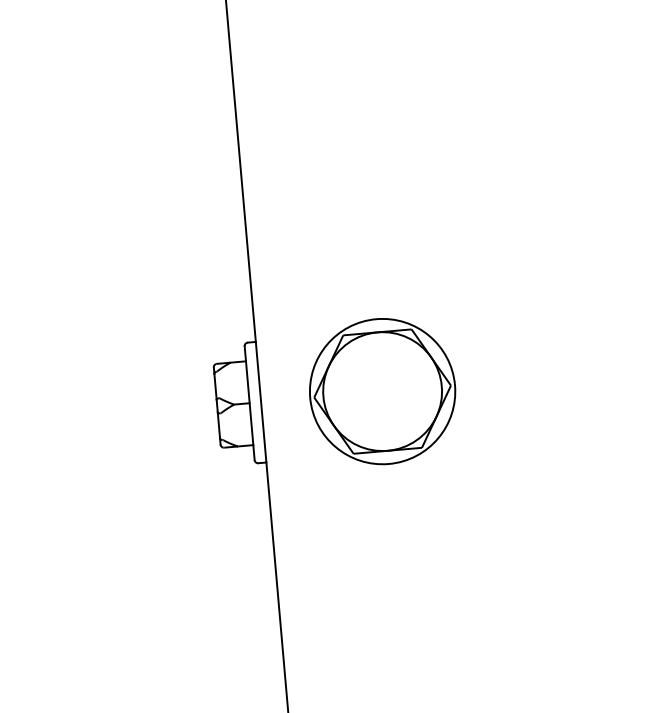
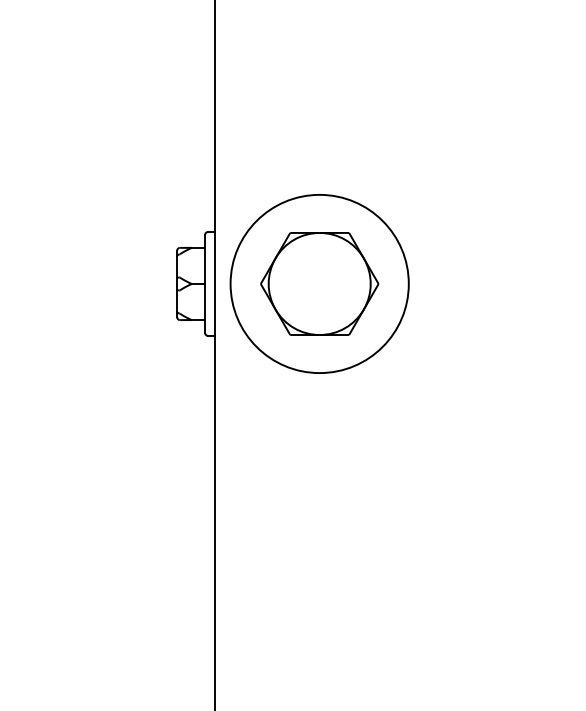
circle: (382, 391) -> (319, 283), size x1.43

